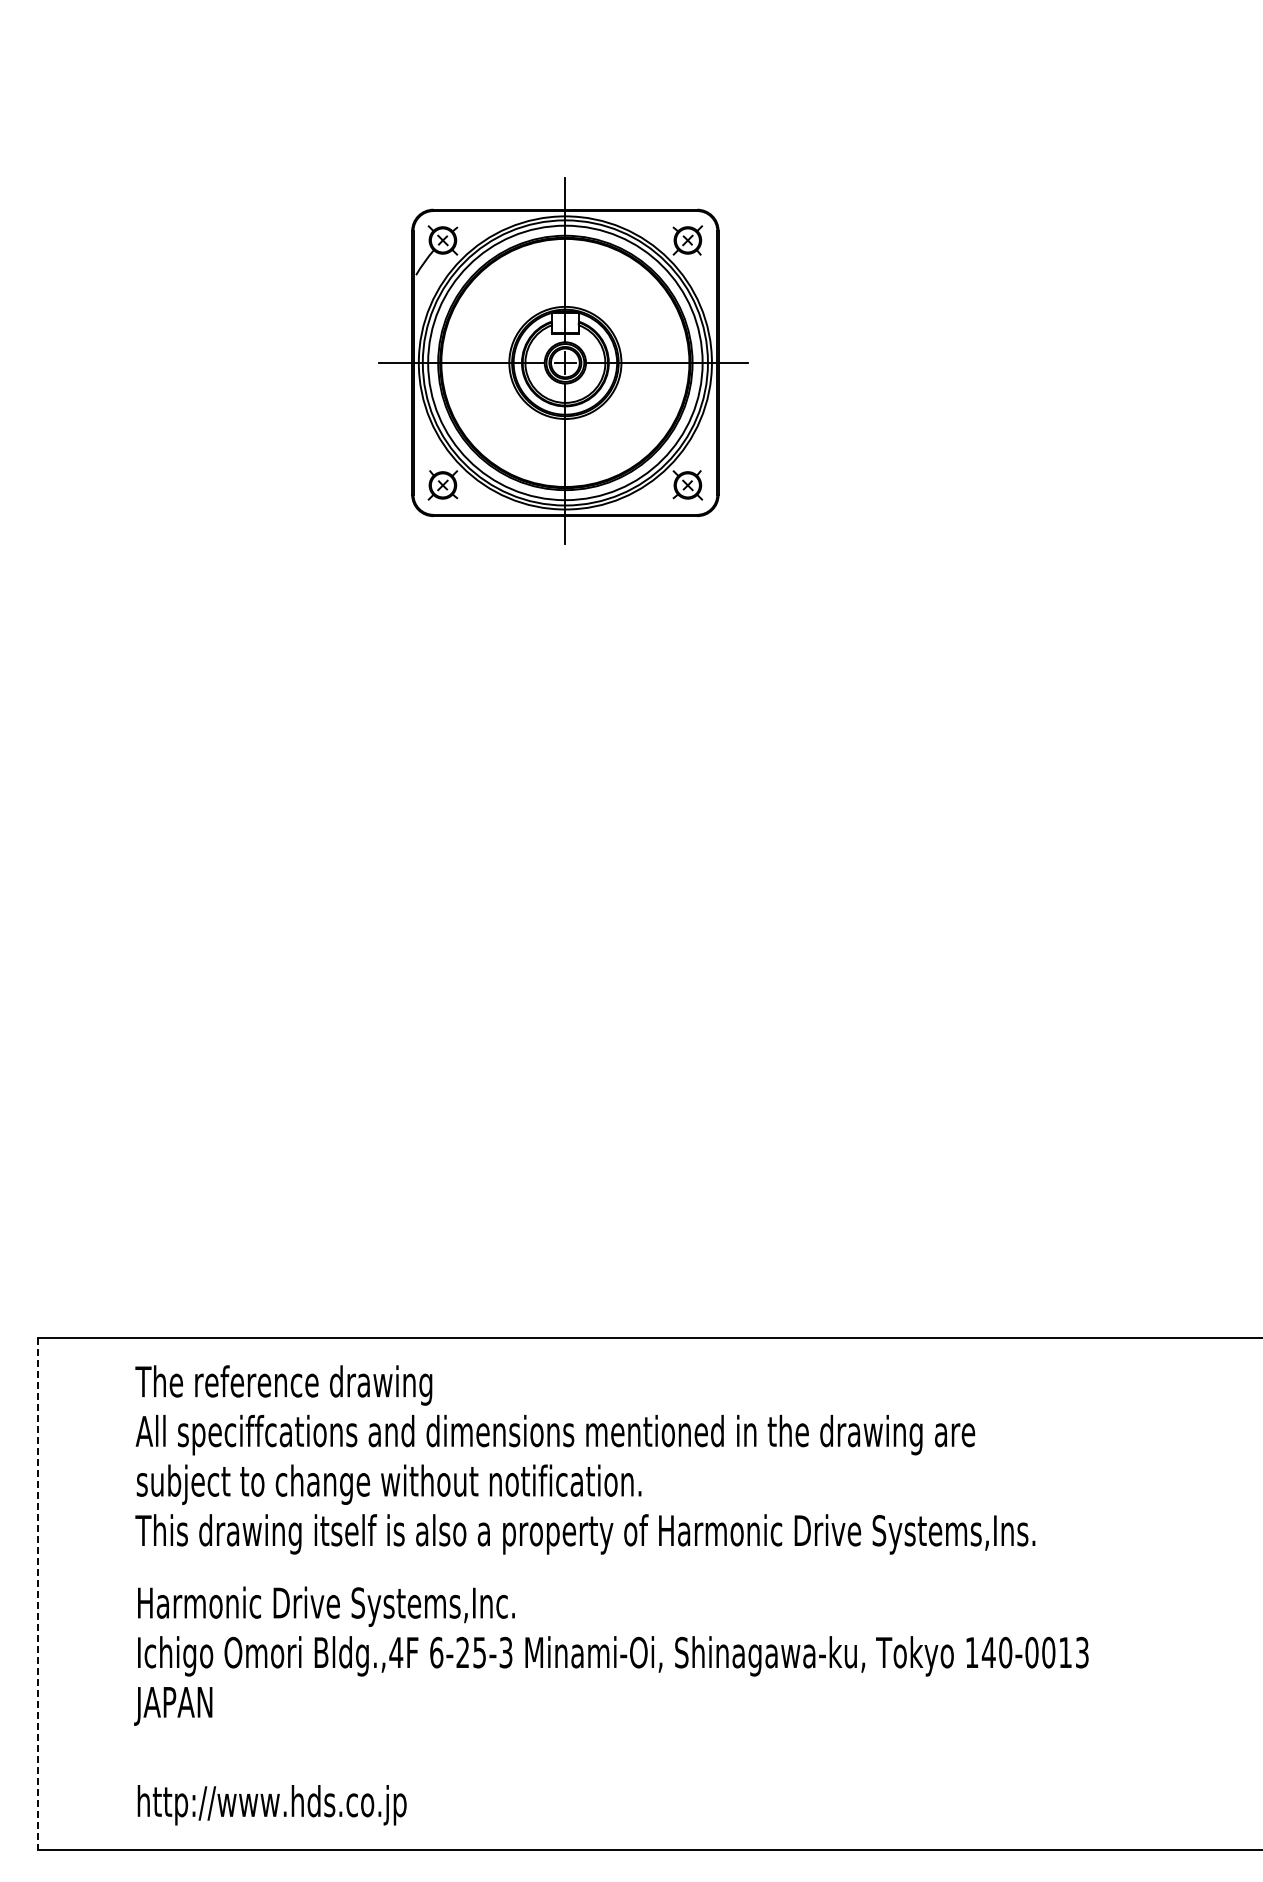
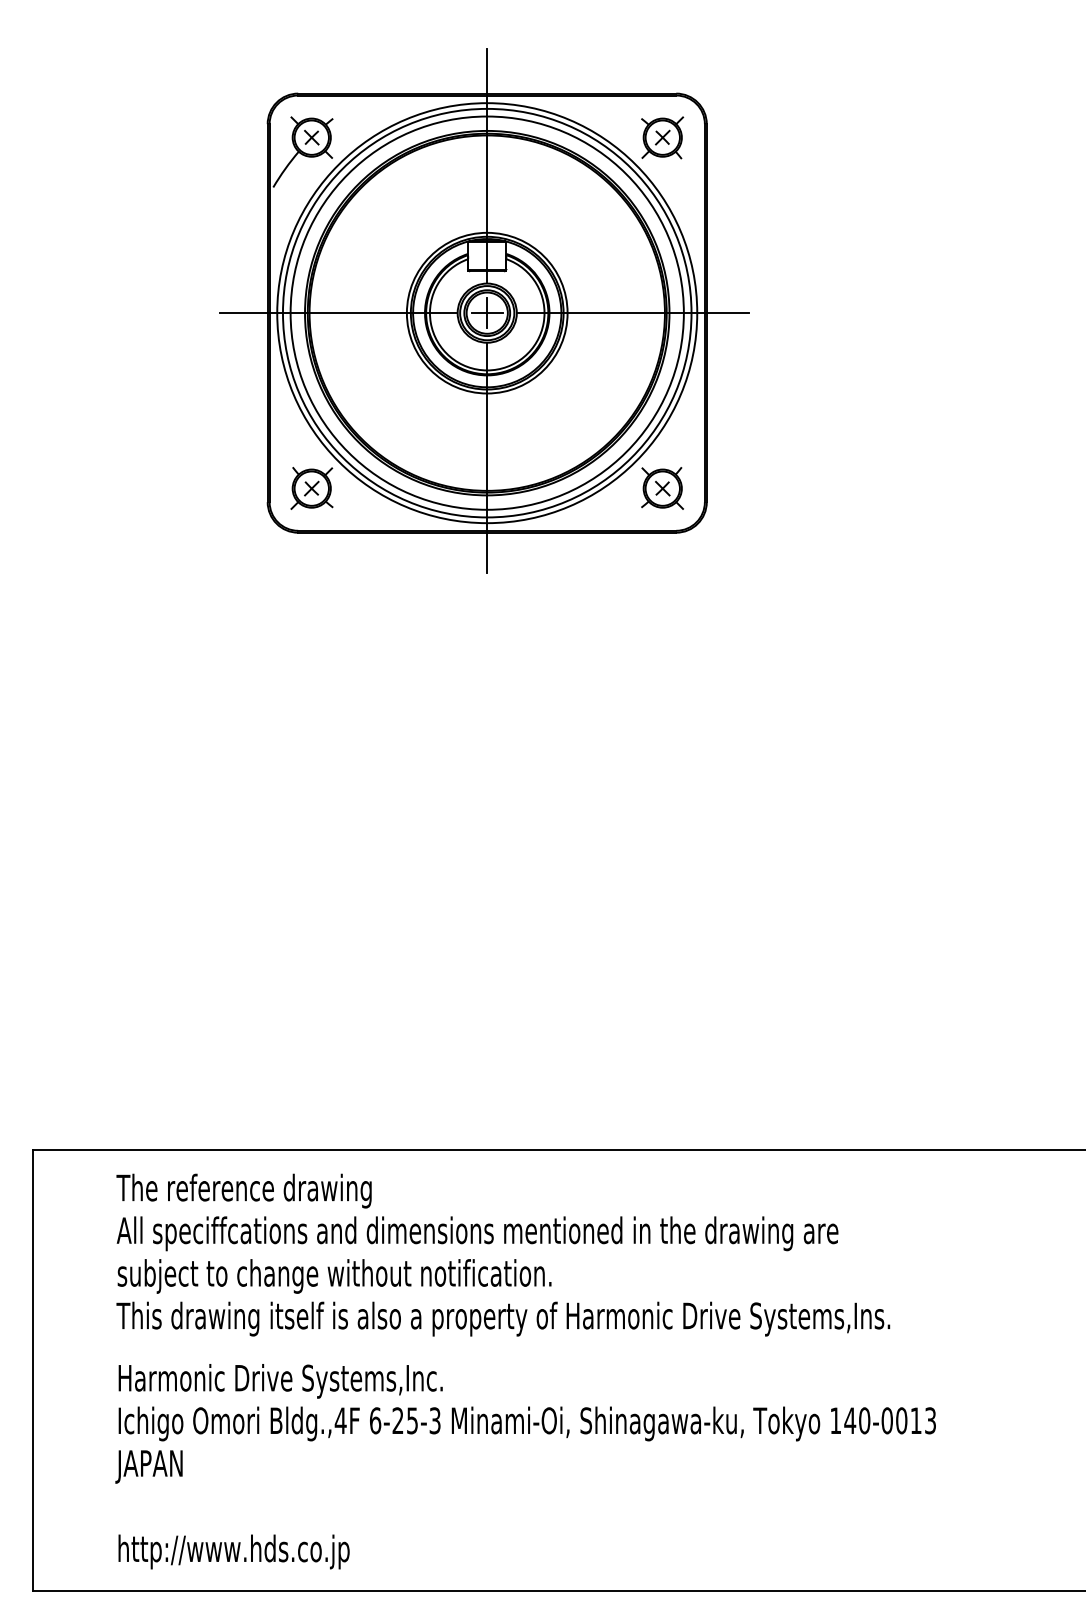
part: (563, 360) -> (484, 309), size x1.67
line: (37, 1594) -> (32, 1370), dashed -> solid

